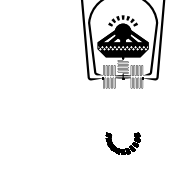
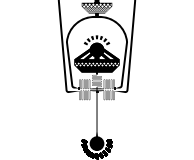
fill: (122, 112) -> (96, 121), added

